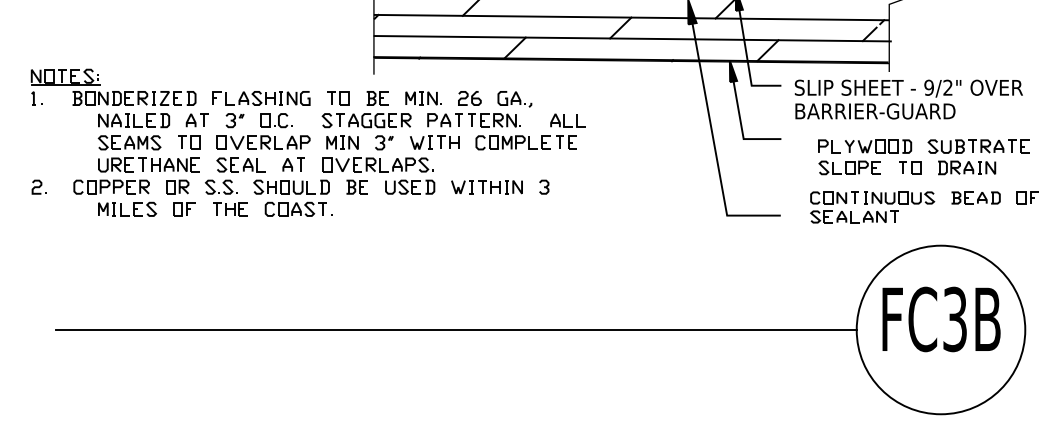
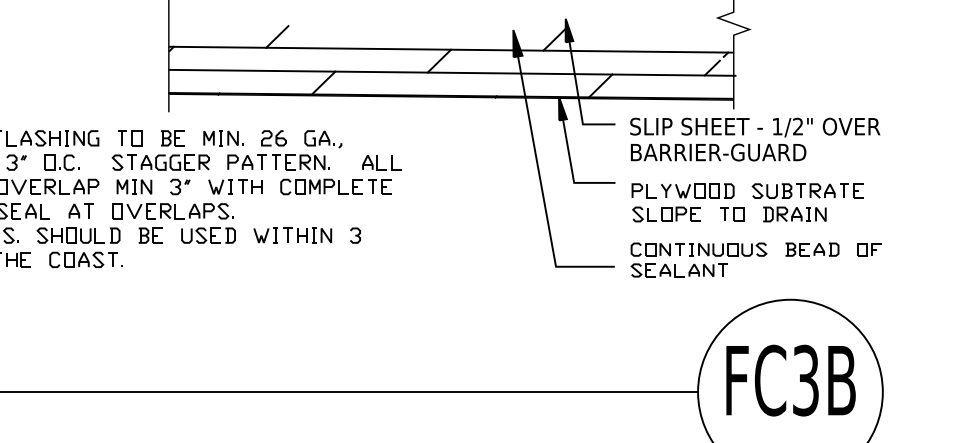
text: (928, 87) -> (776, 126), 9/2" -> 1/2"
part: (923, 157) -> (747, 203), moved
part: (924, 207) -> (755, 260), moved

